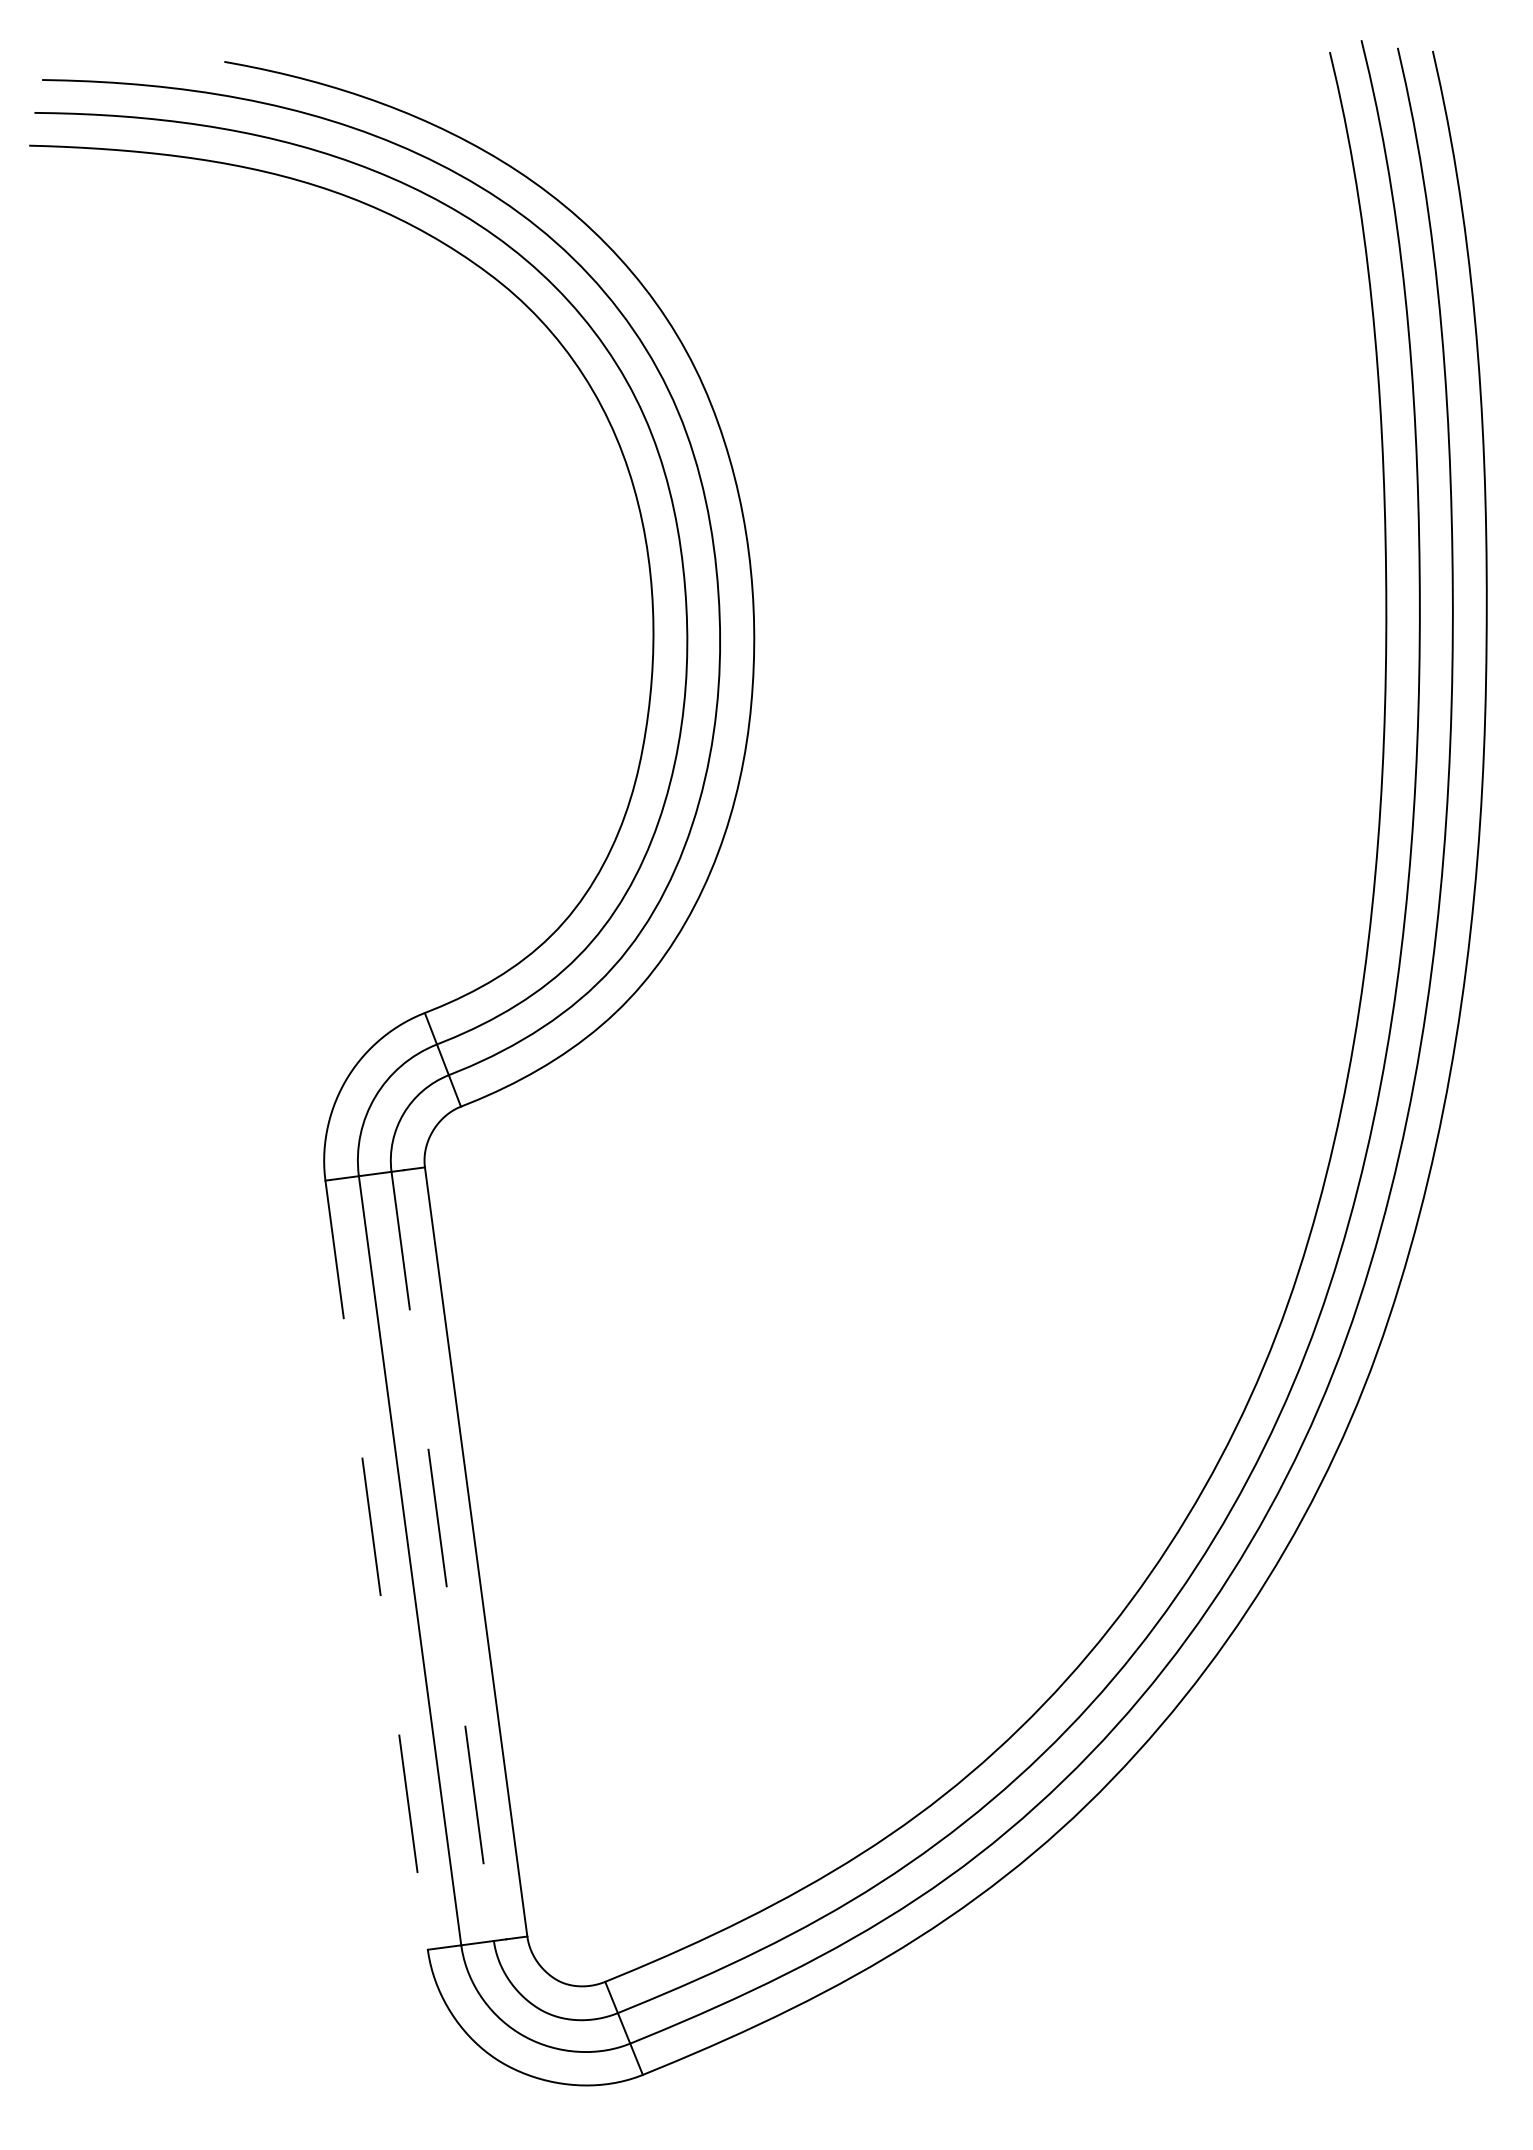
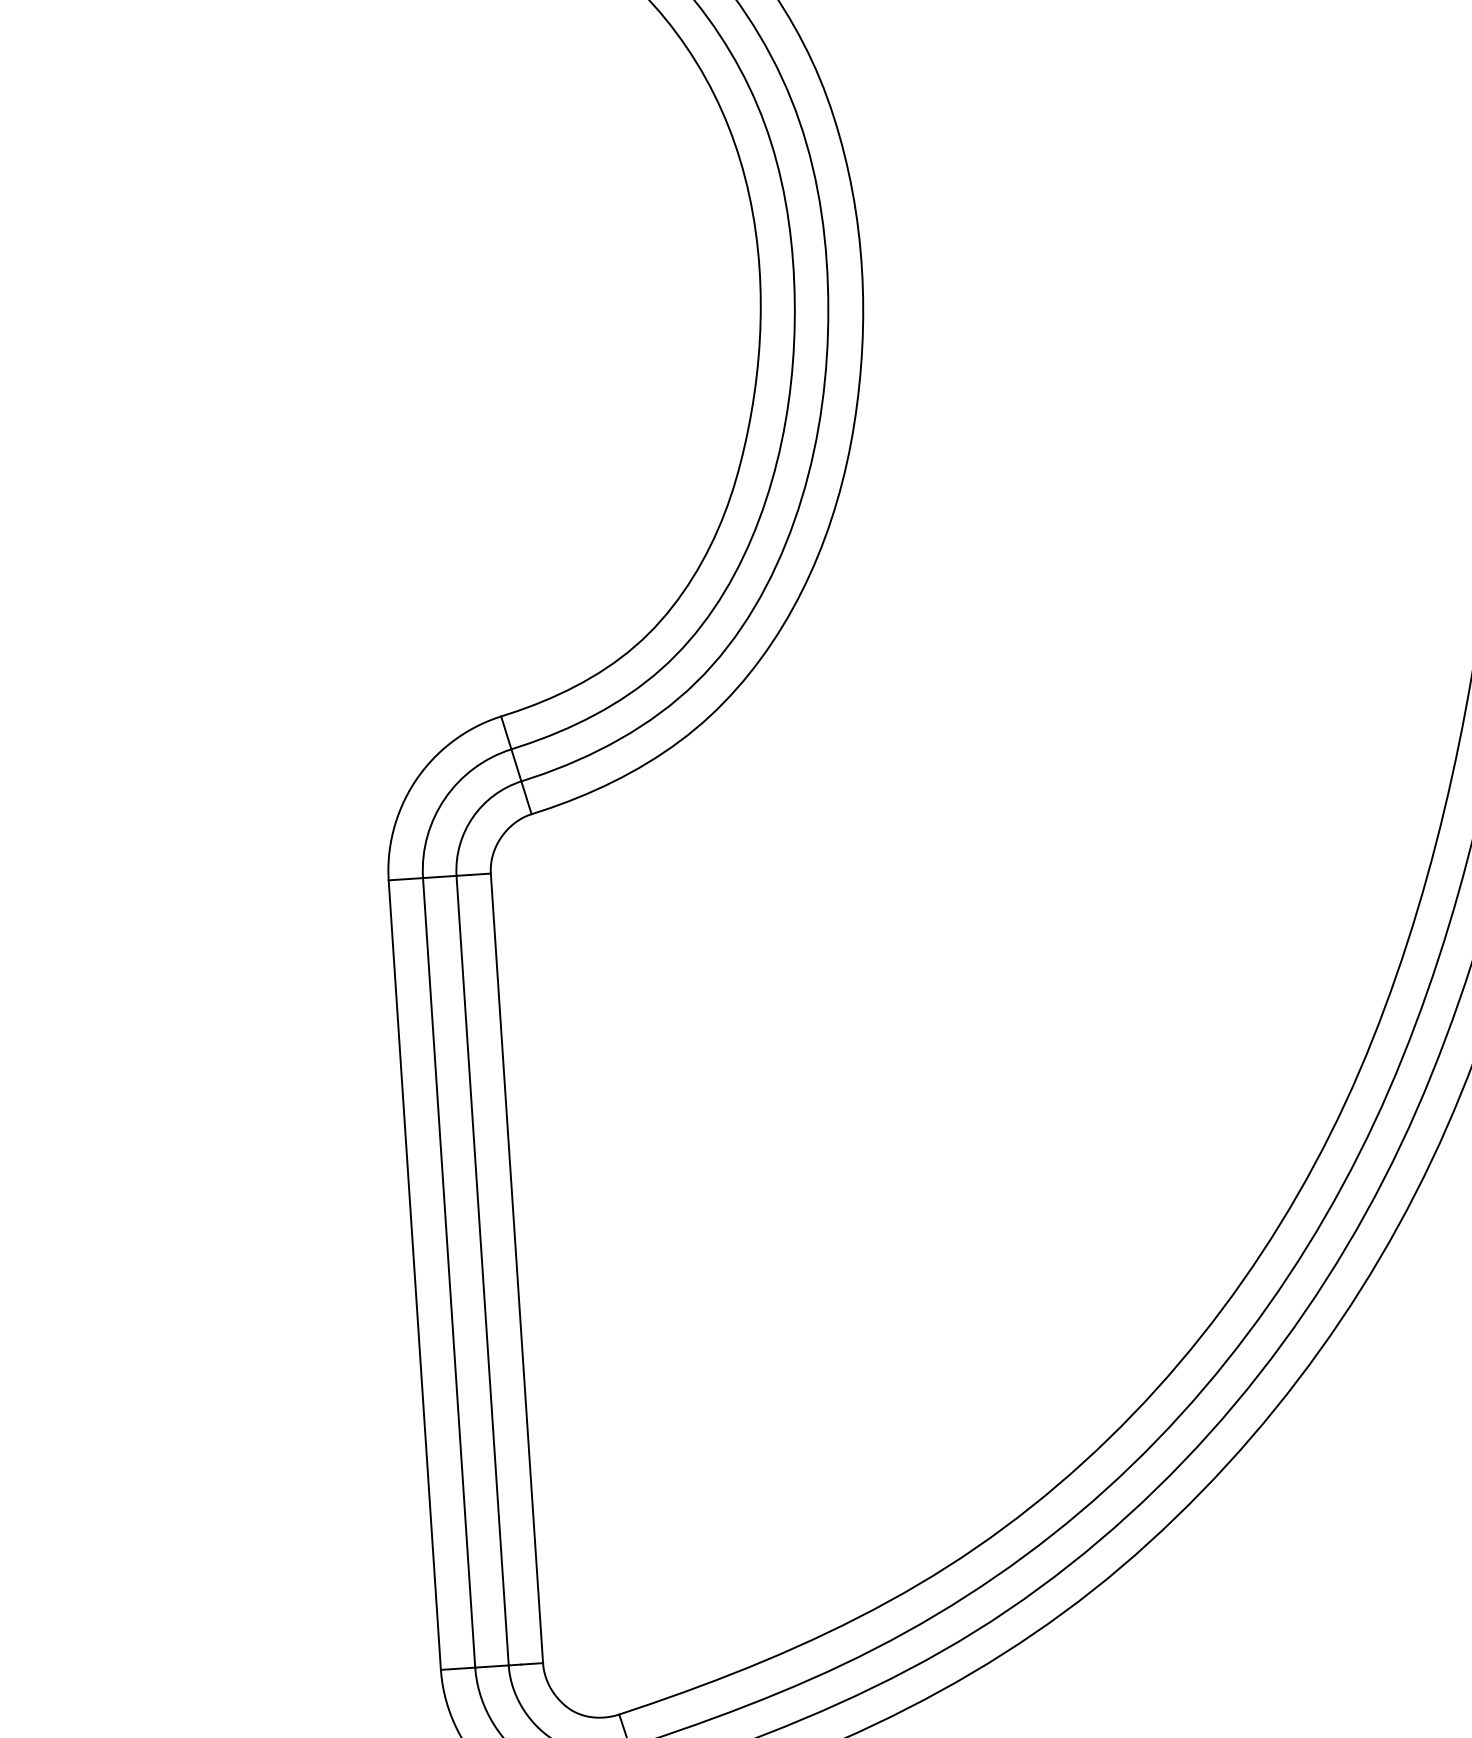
line: (442, 1556) -> (482, 1270), dashed -> solid
line: (376, 1565) -> (414, 1275), dashed -> solid

